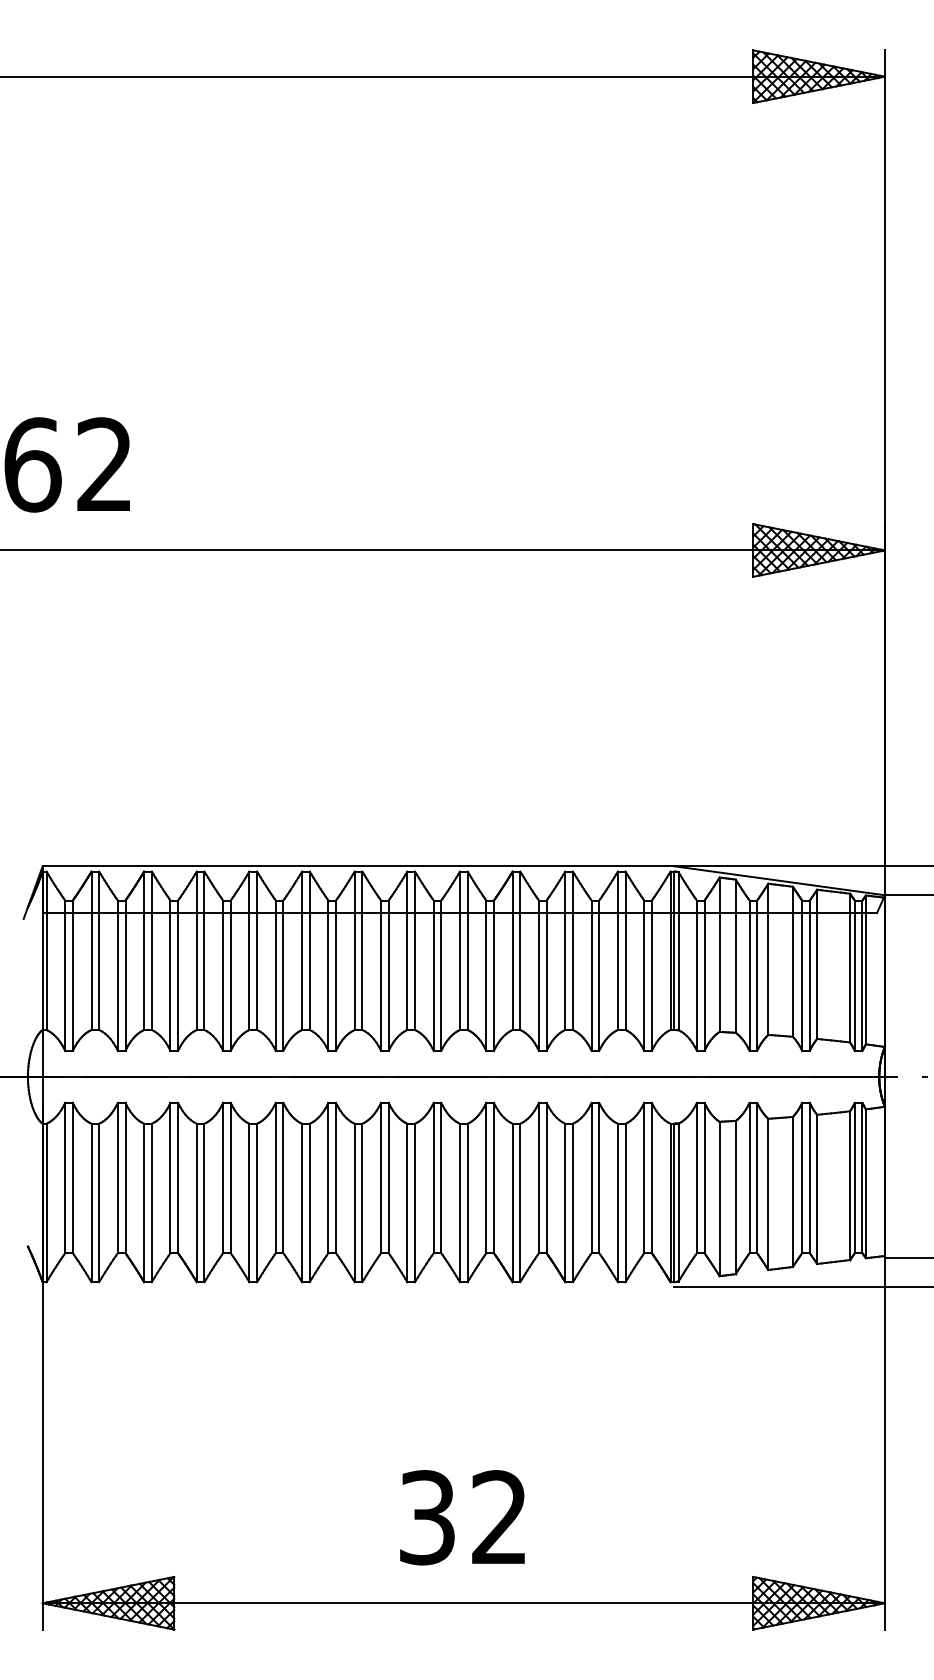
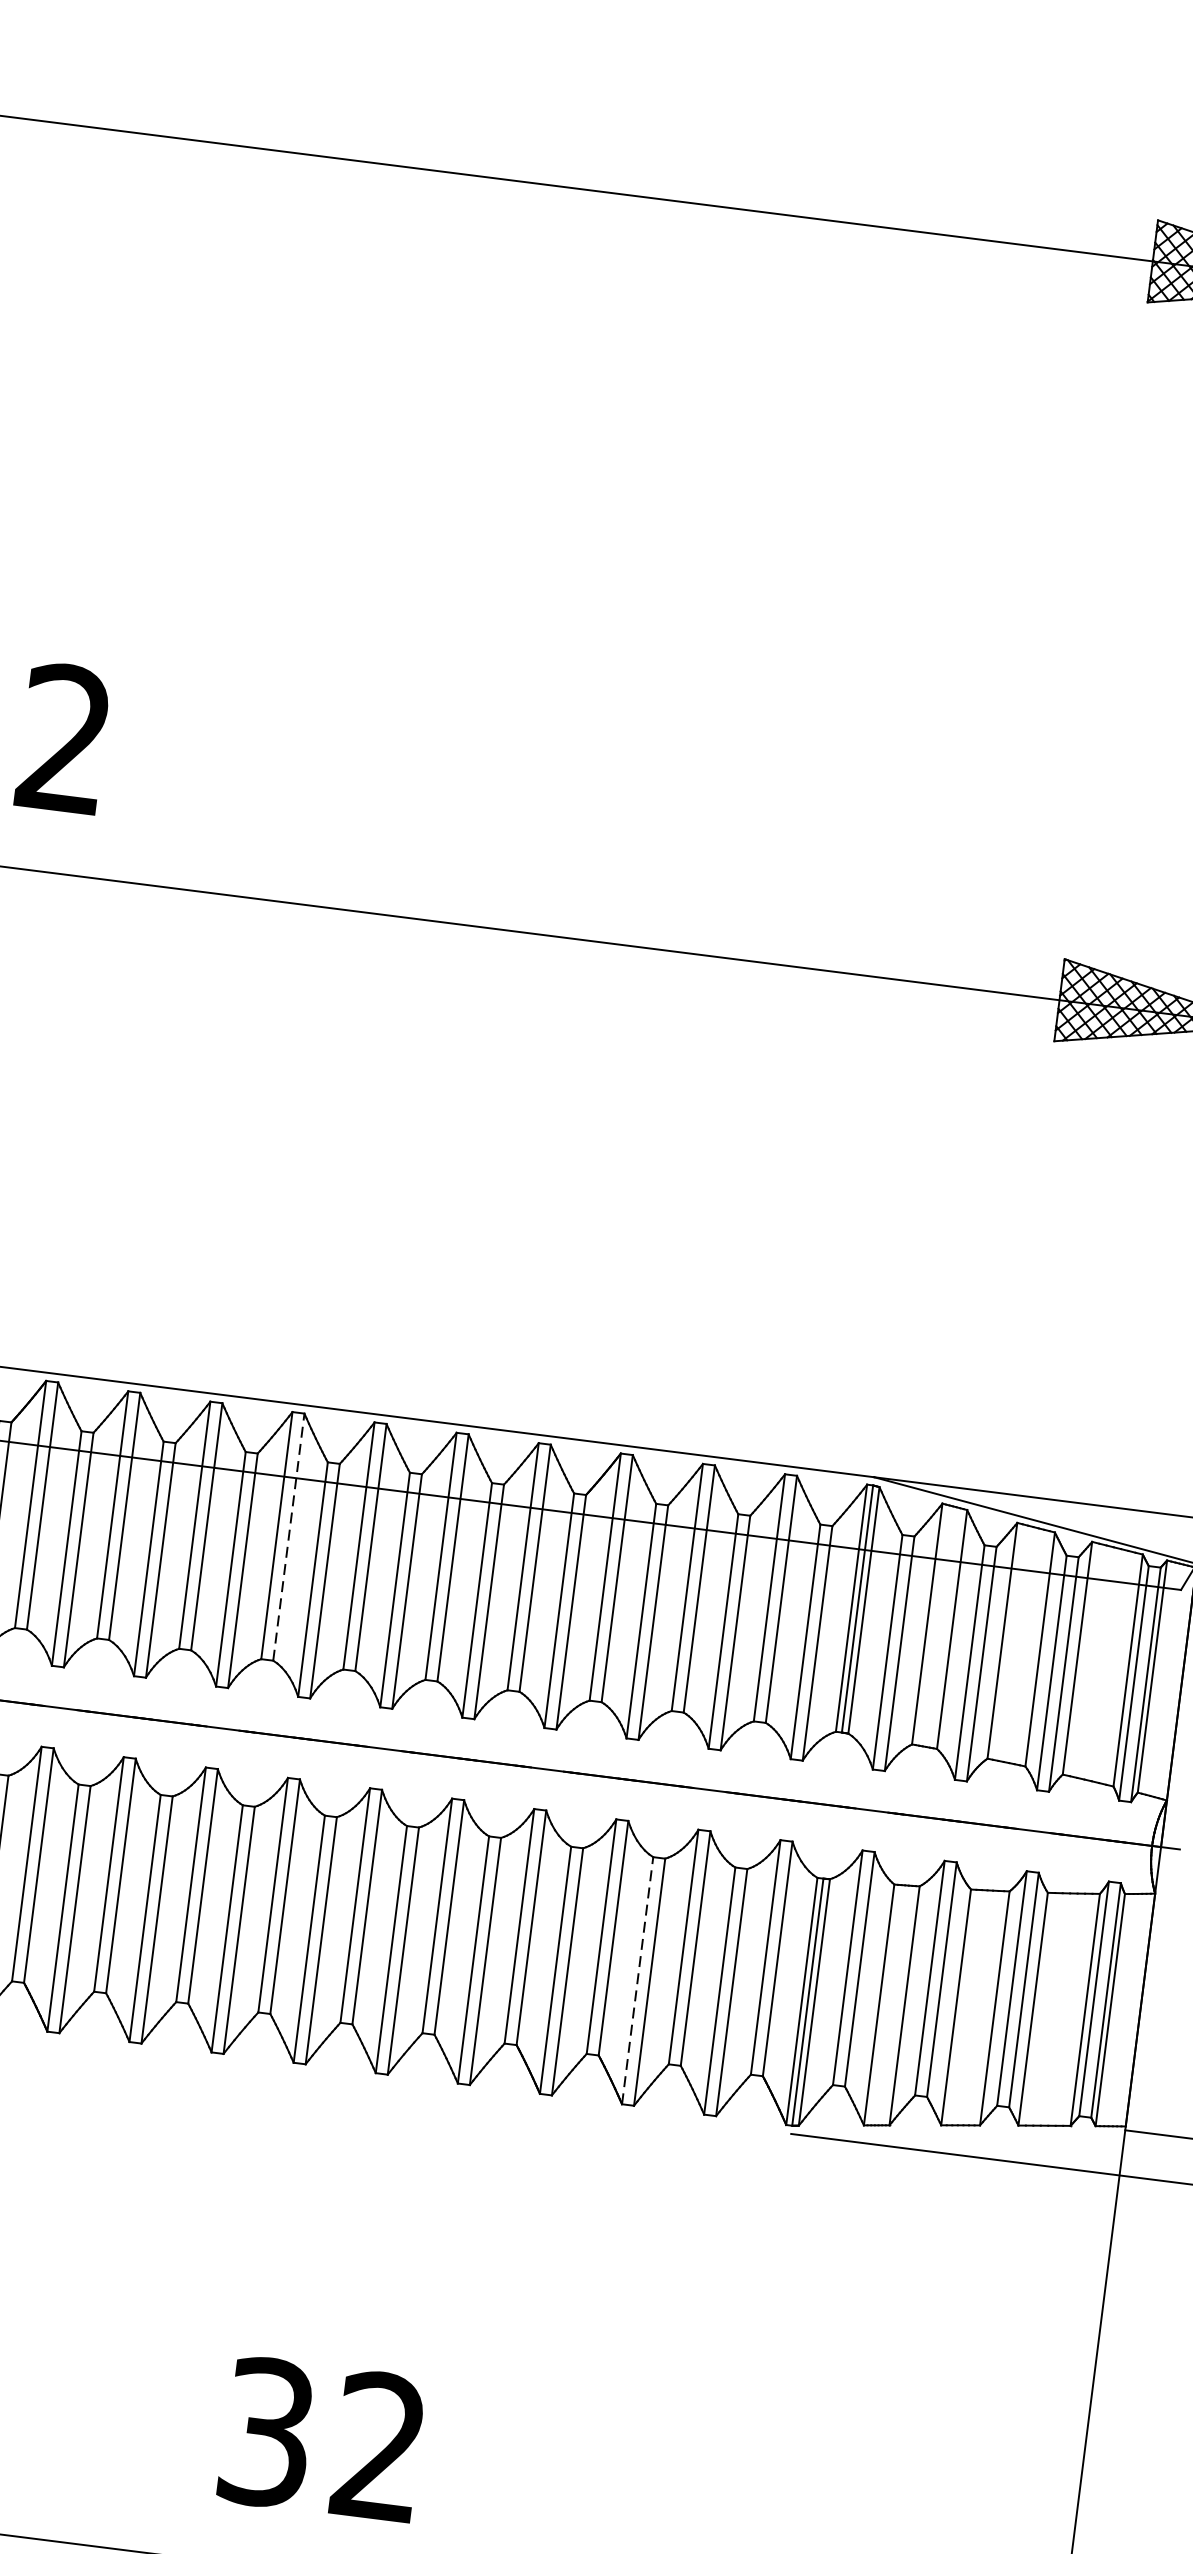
line: (309, 950) -> (288, 1536), solid -> dashed
line: (565, 1202) -> (638, 1980), solid -> dashed
text: (462, 1517) -> (321, 2439), moved

